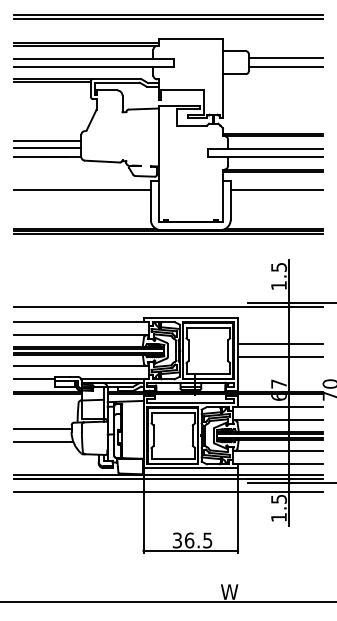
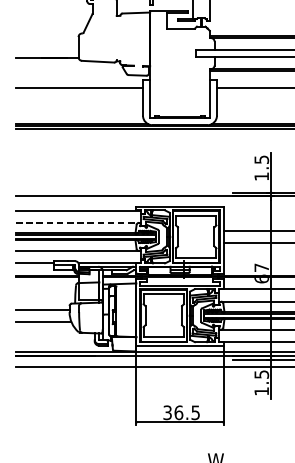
line: (47, 141) -> (47, 43), removed
line: (47, 148) -> (47, 49), removed
line: (81, 335) -> (78, 222), solid -> dashed

